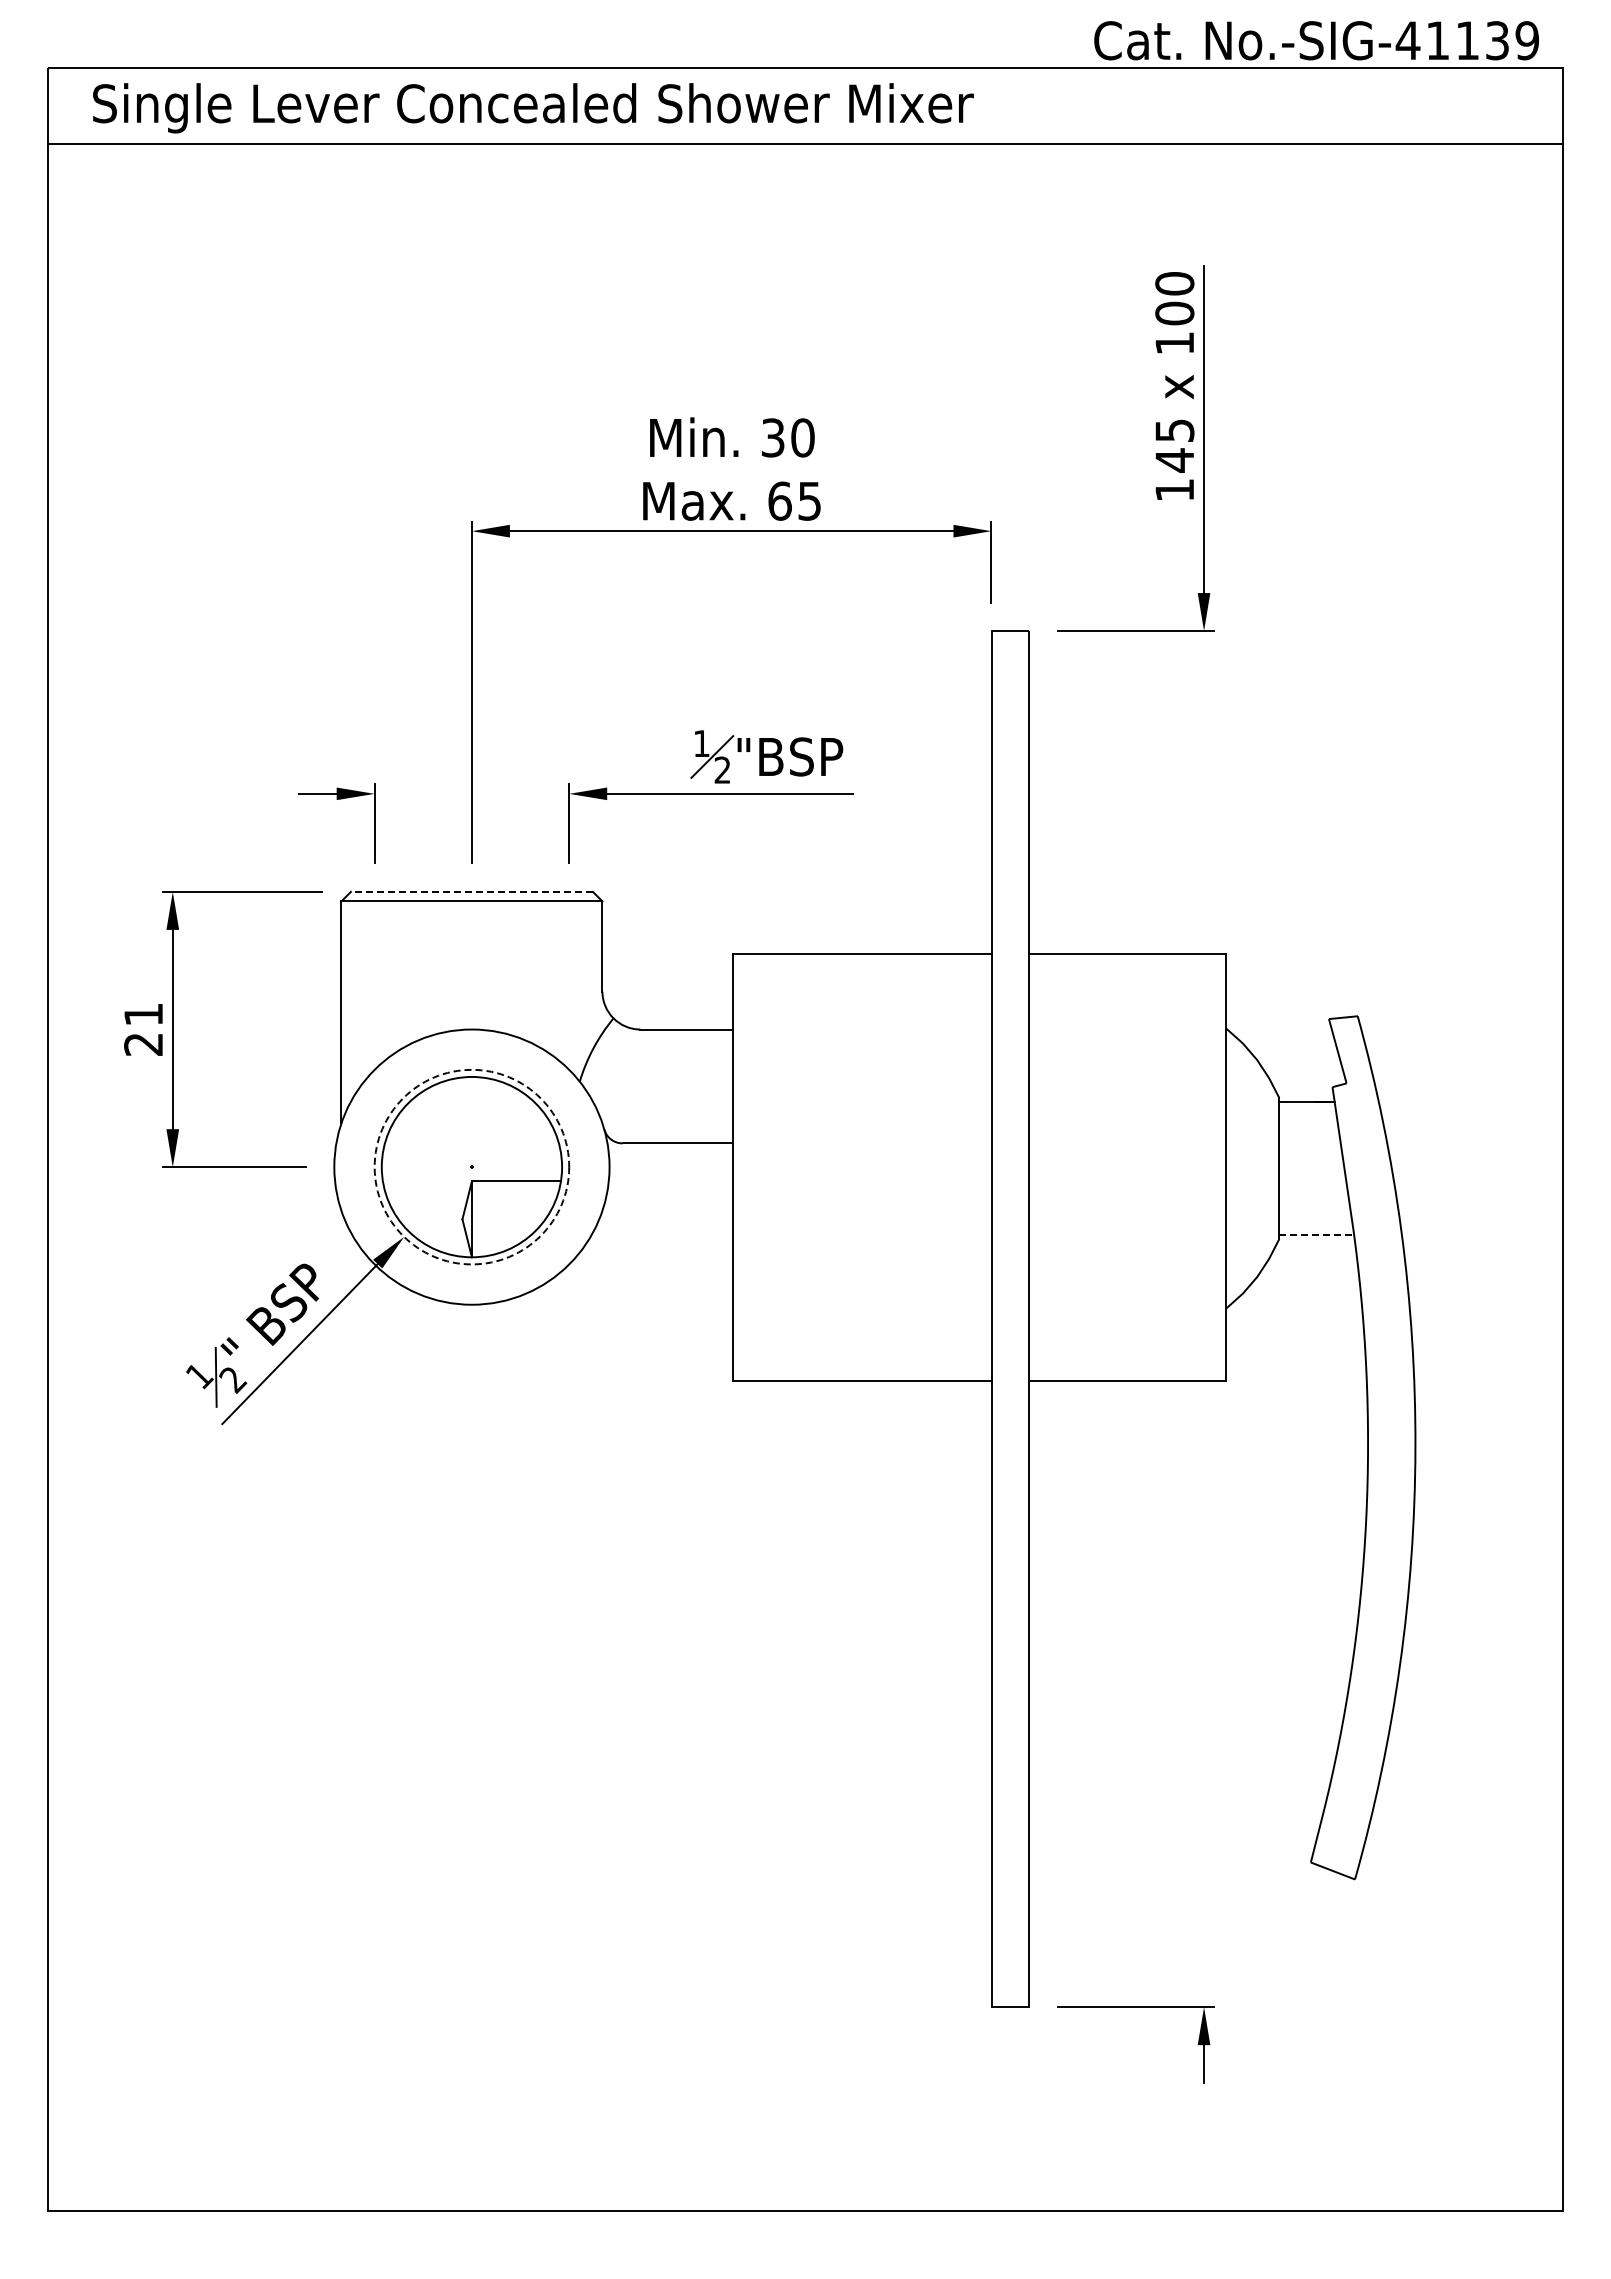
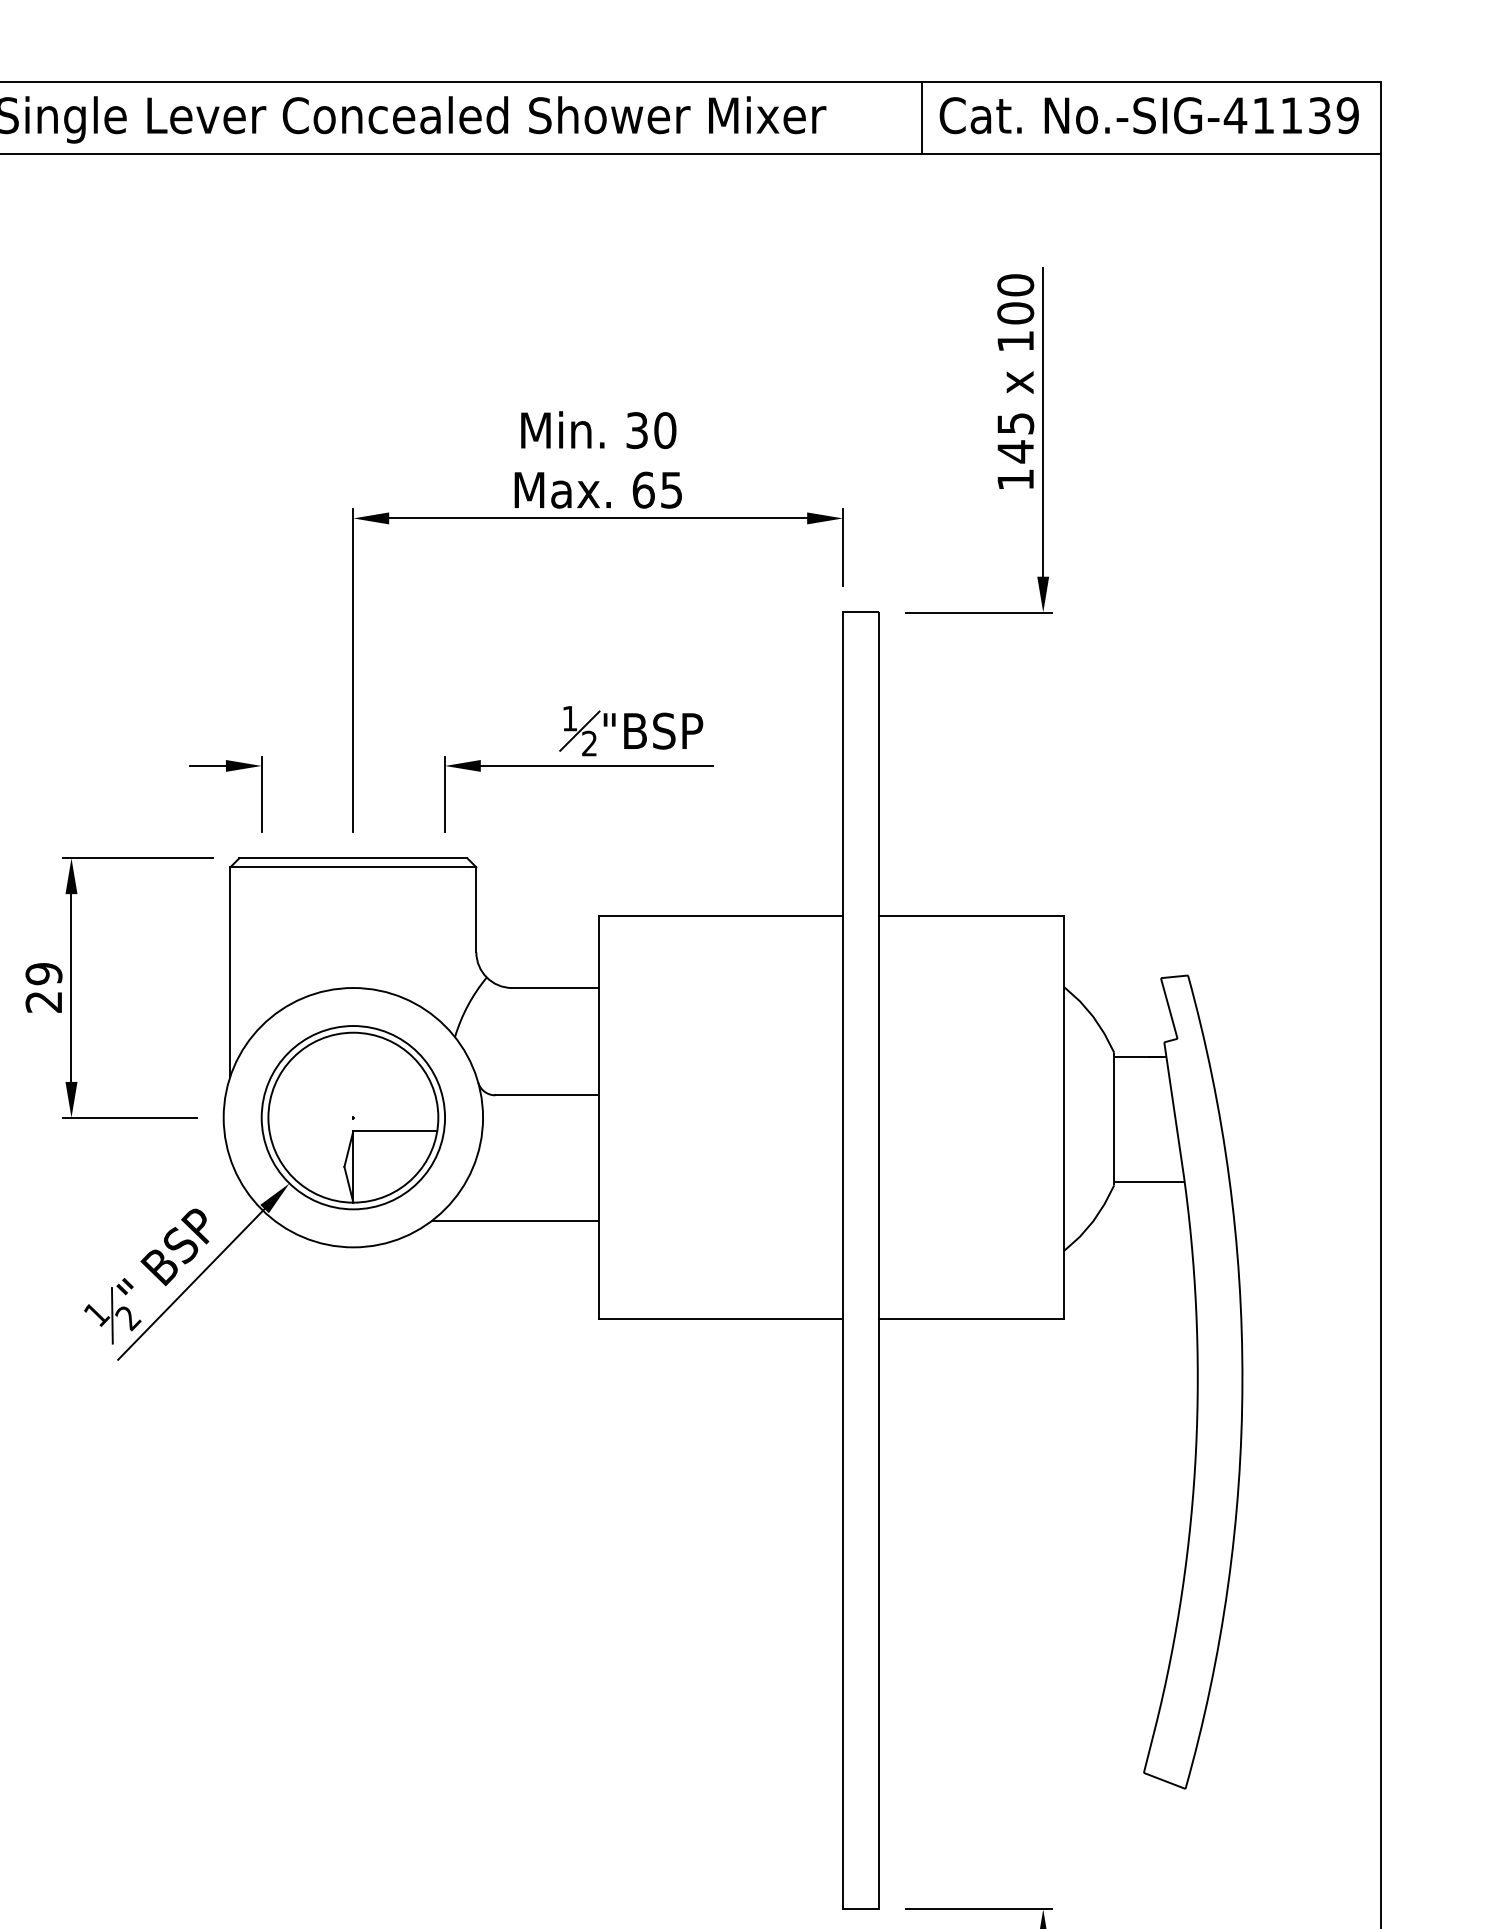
text: (1316, 40) -> (1149, 115), moved
line: (1075, 106) -> (922, 118), added
line: (471, 891) -> (352, 857), dashed -> solid
text: (143, 1014) -> (43, 973), 21 -> 29
circle: (471, 1166) -> (352, 1117), dashed -> solid
line: (1317, 1234) -> (1150, 1181), dashed -> solid
line: (643, 1276) -> (515, 1220), added

